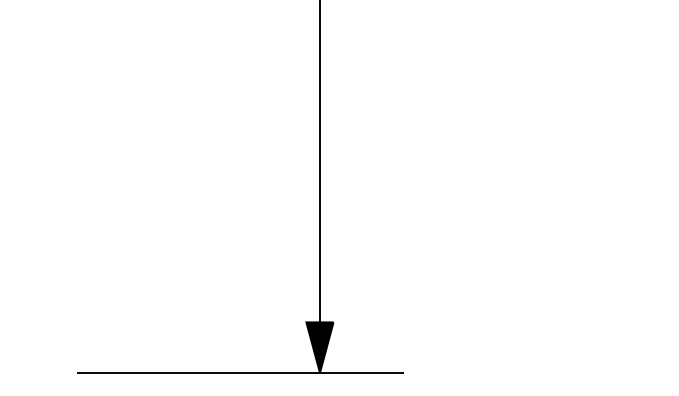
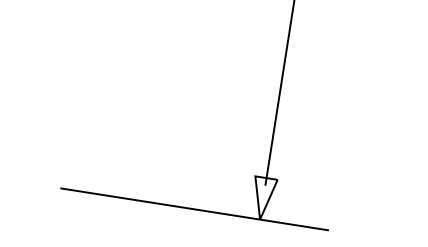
fill: (319, 347) -> (262, 198), removed

